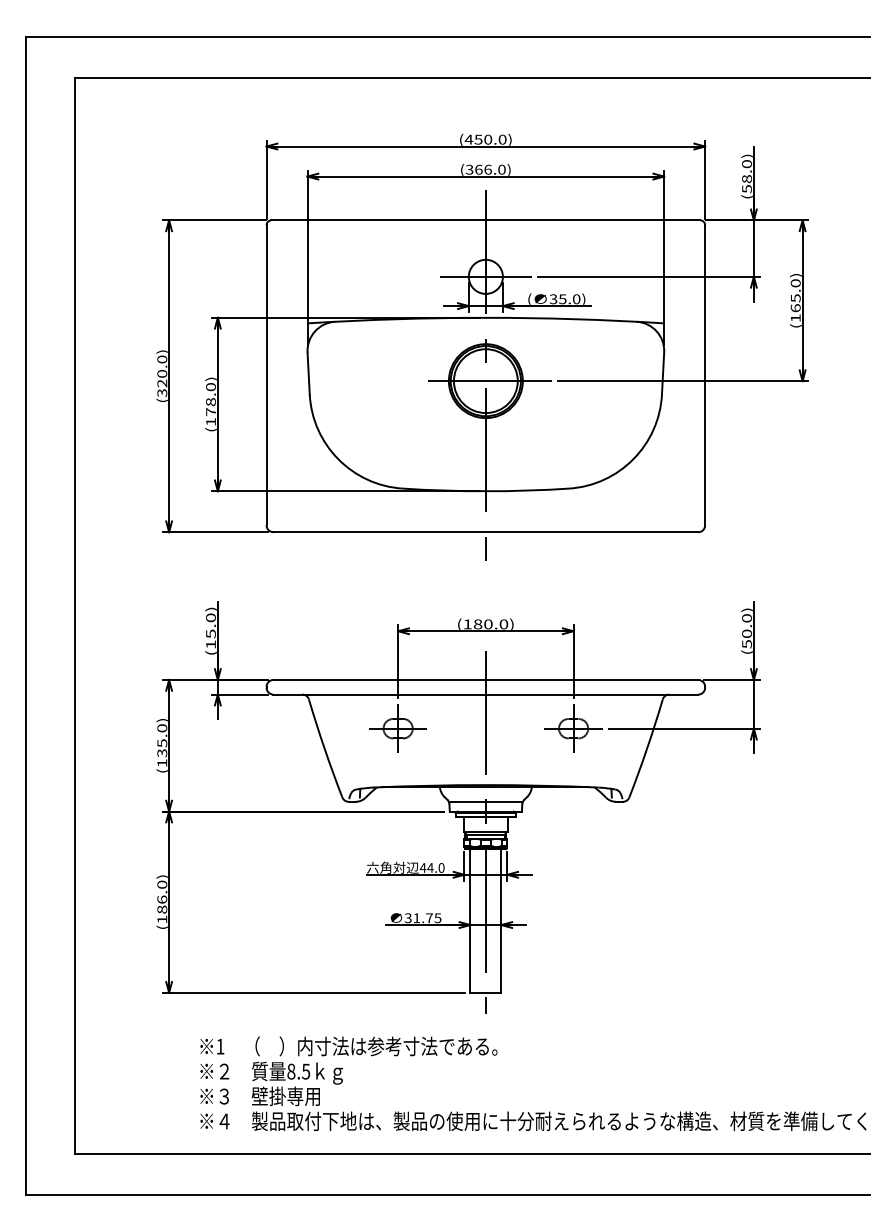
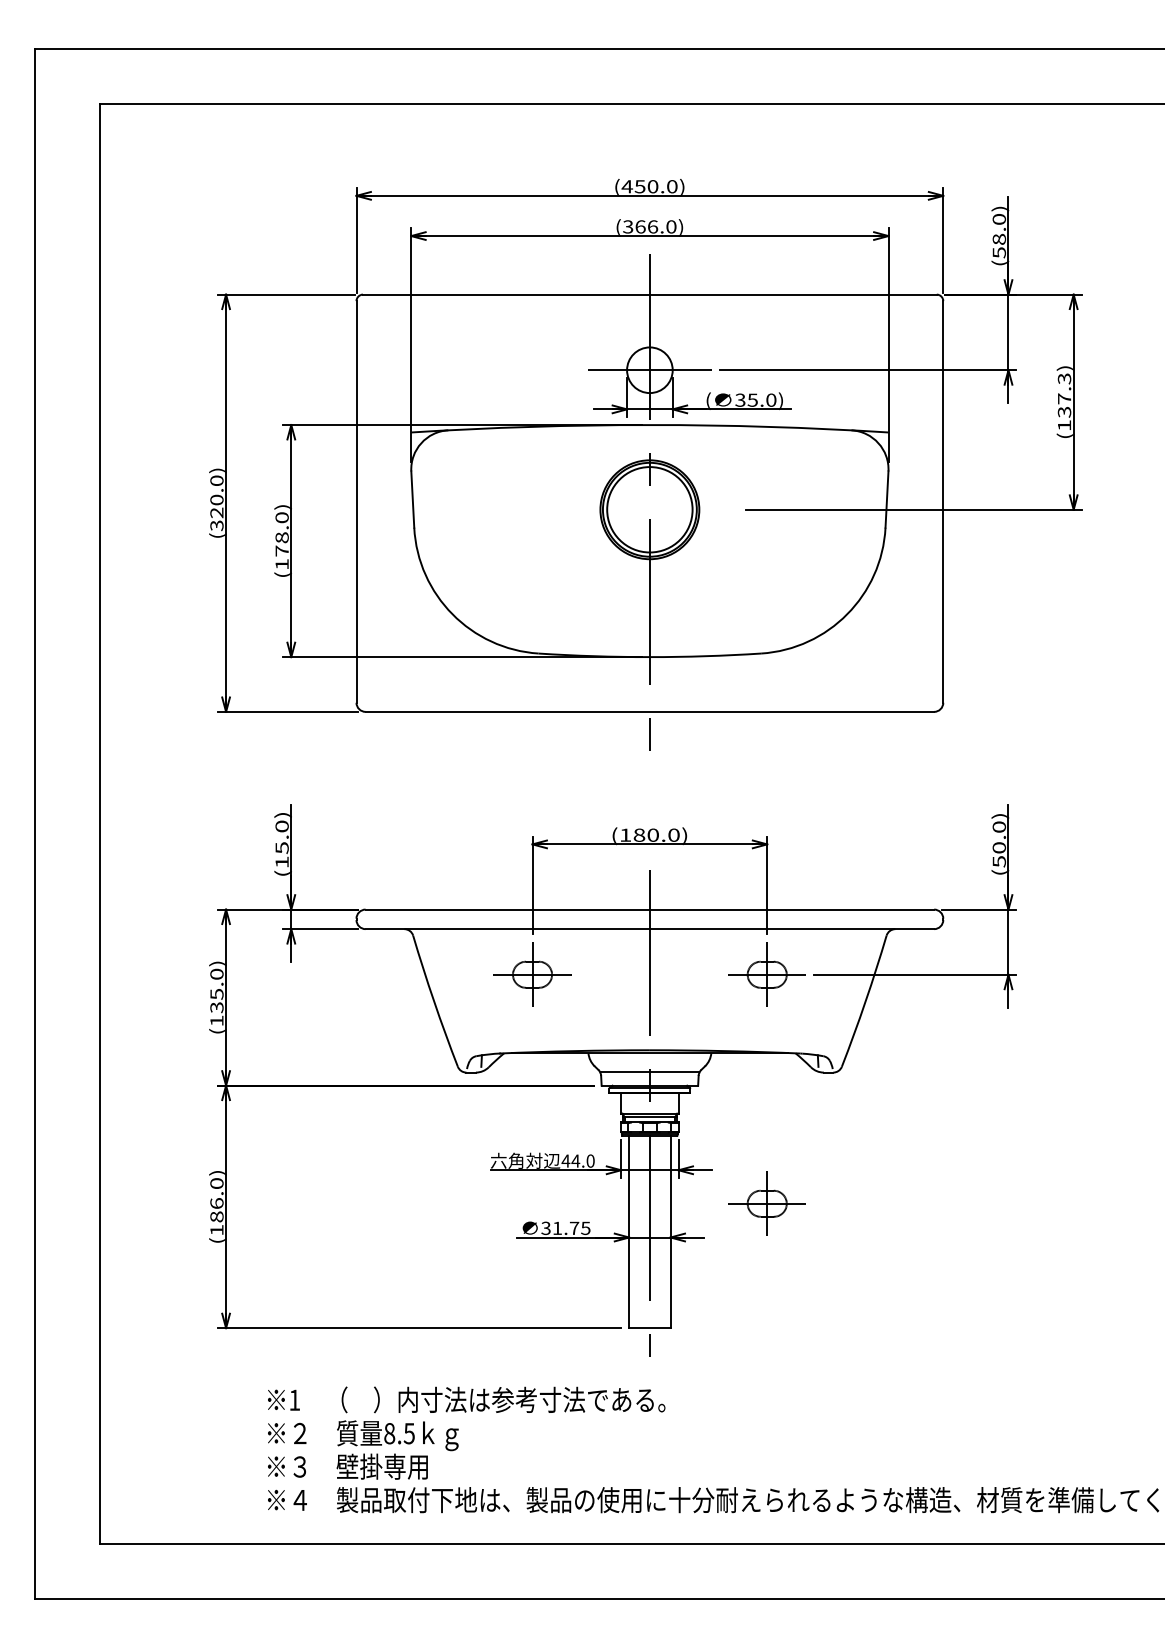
text: (795, 295) -> (1064, 395), (165.0) -> (137.3)
line: (485, 380) -> (649, 509), removed
part: (573, 899) -> (766, 1203), added

